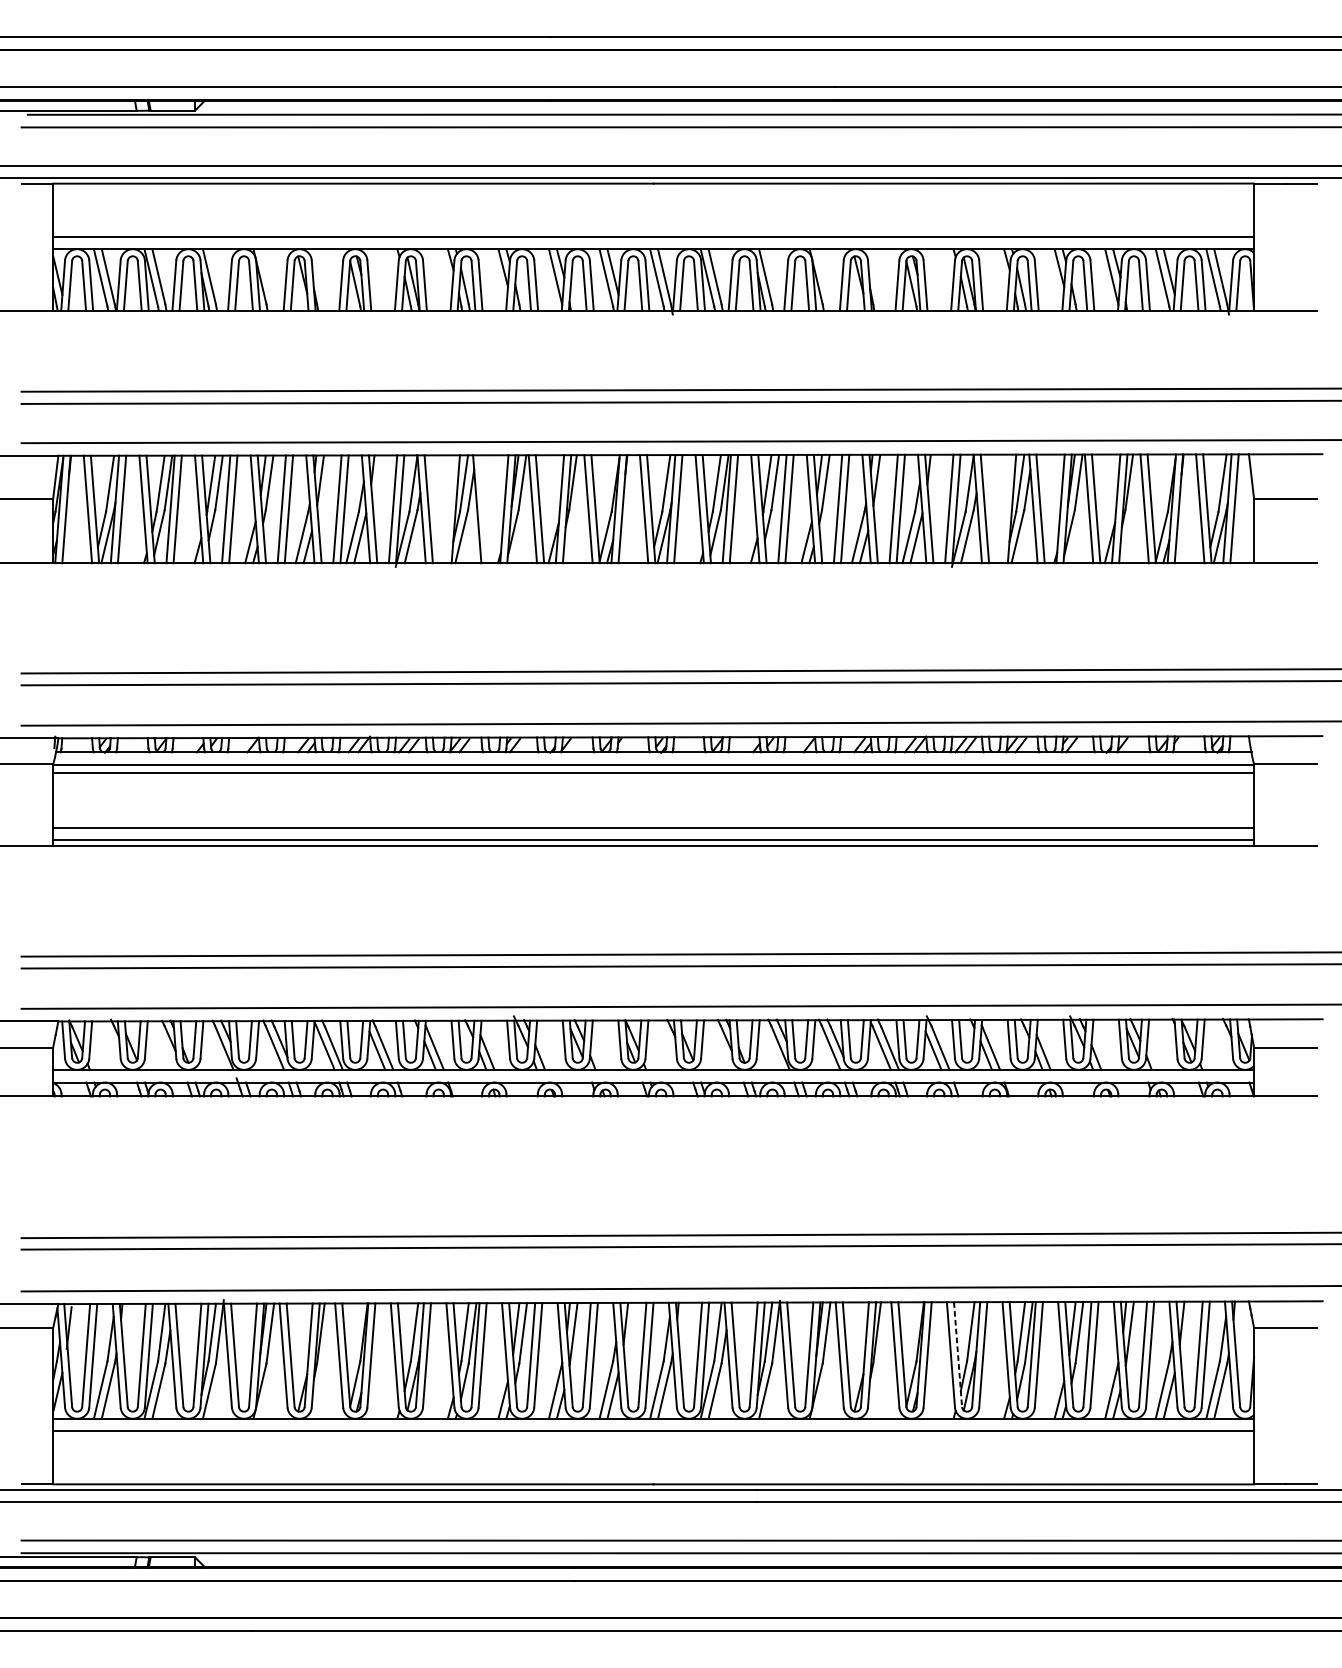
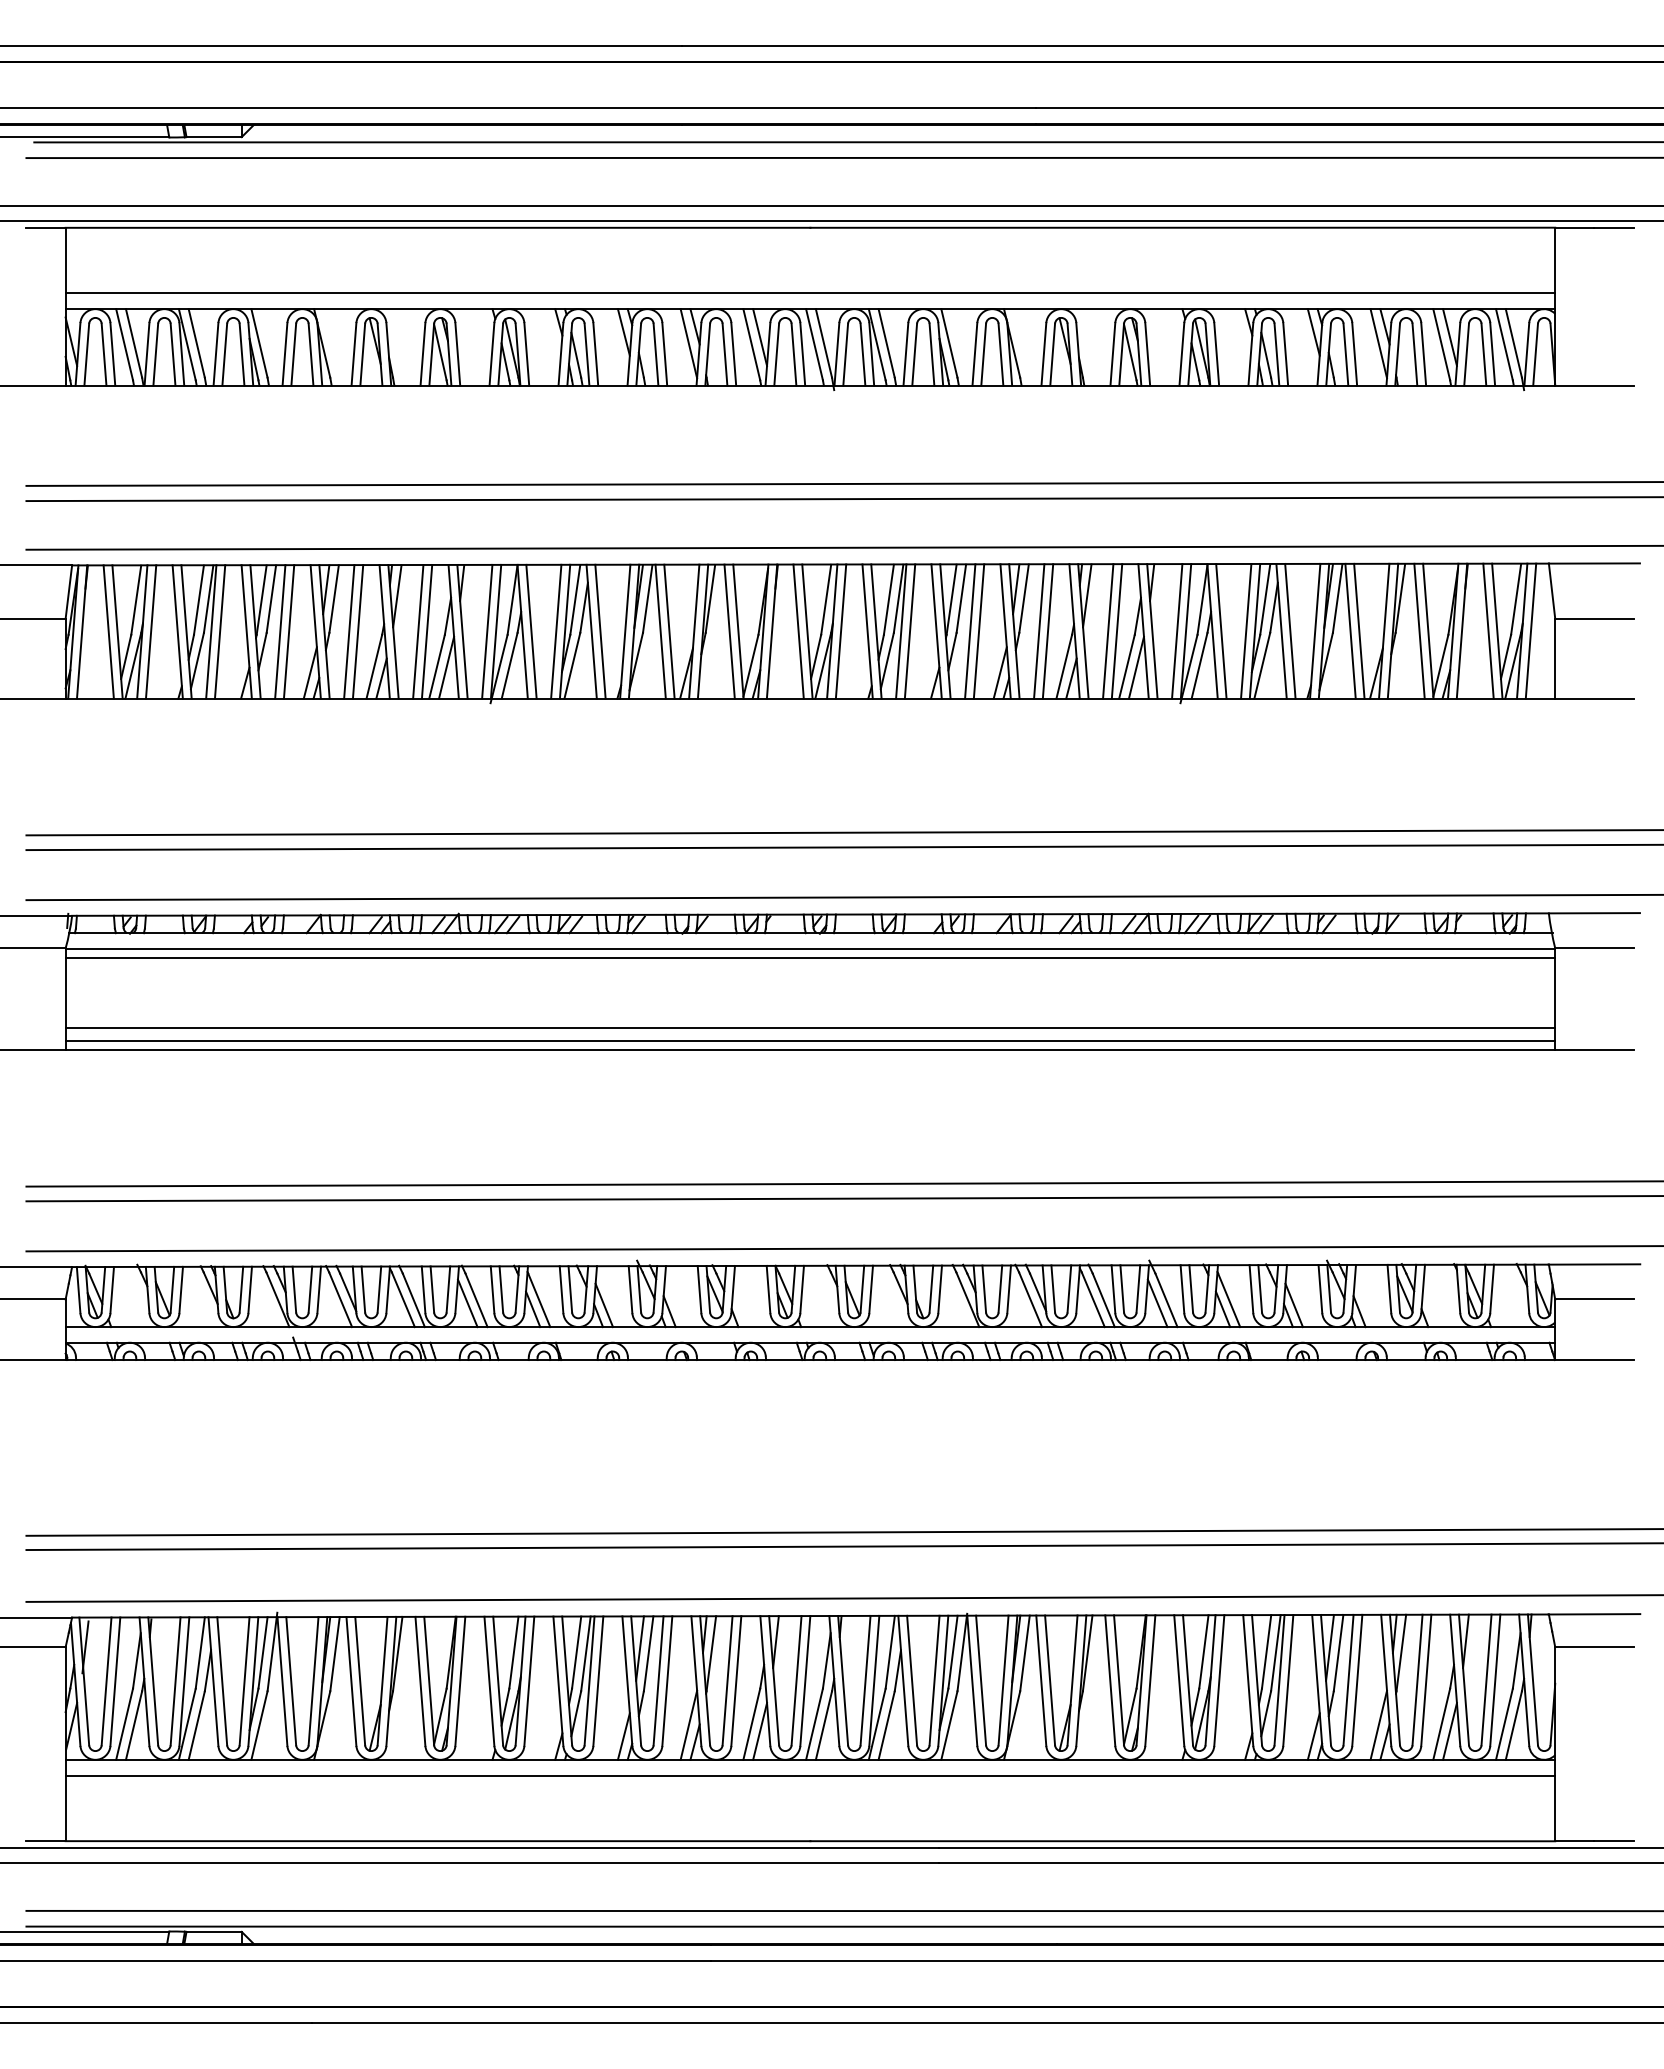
line: (448, 509) -> (556, 631), added
line: (484, 509) -> (600, 631), added
line: (1005, 509) -> (1246, 631), added
line: (958, 1354) -> (1188, 1680), dashed -> solid

